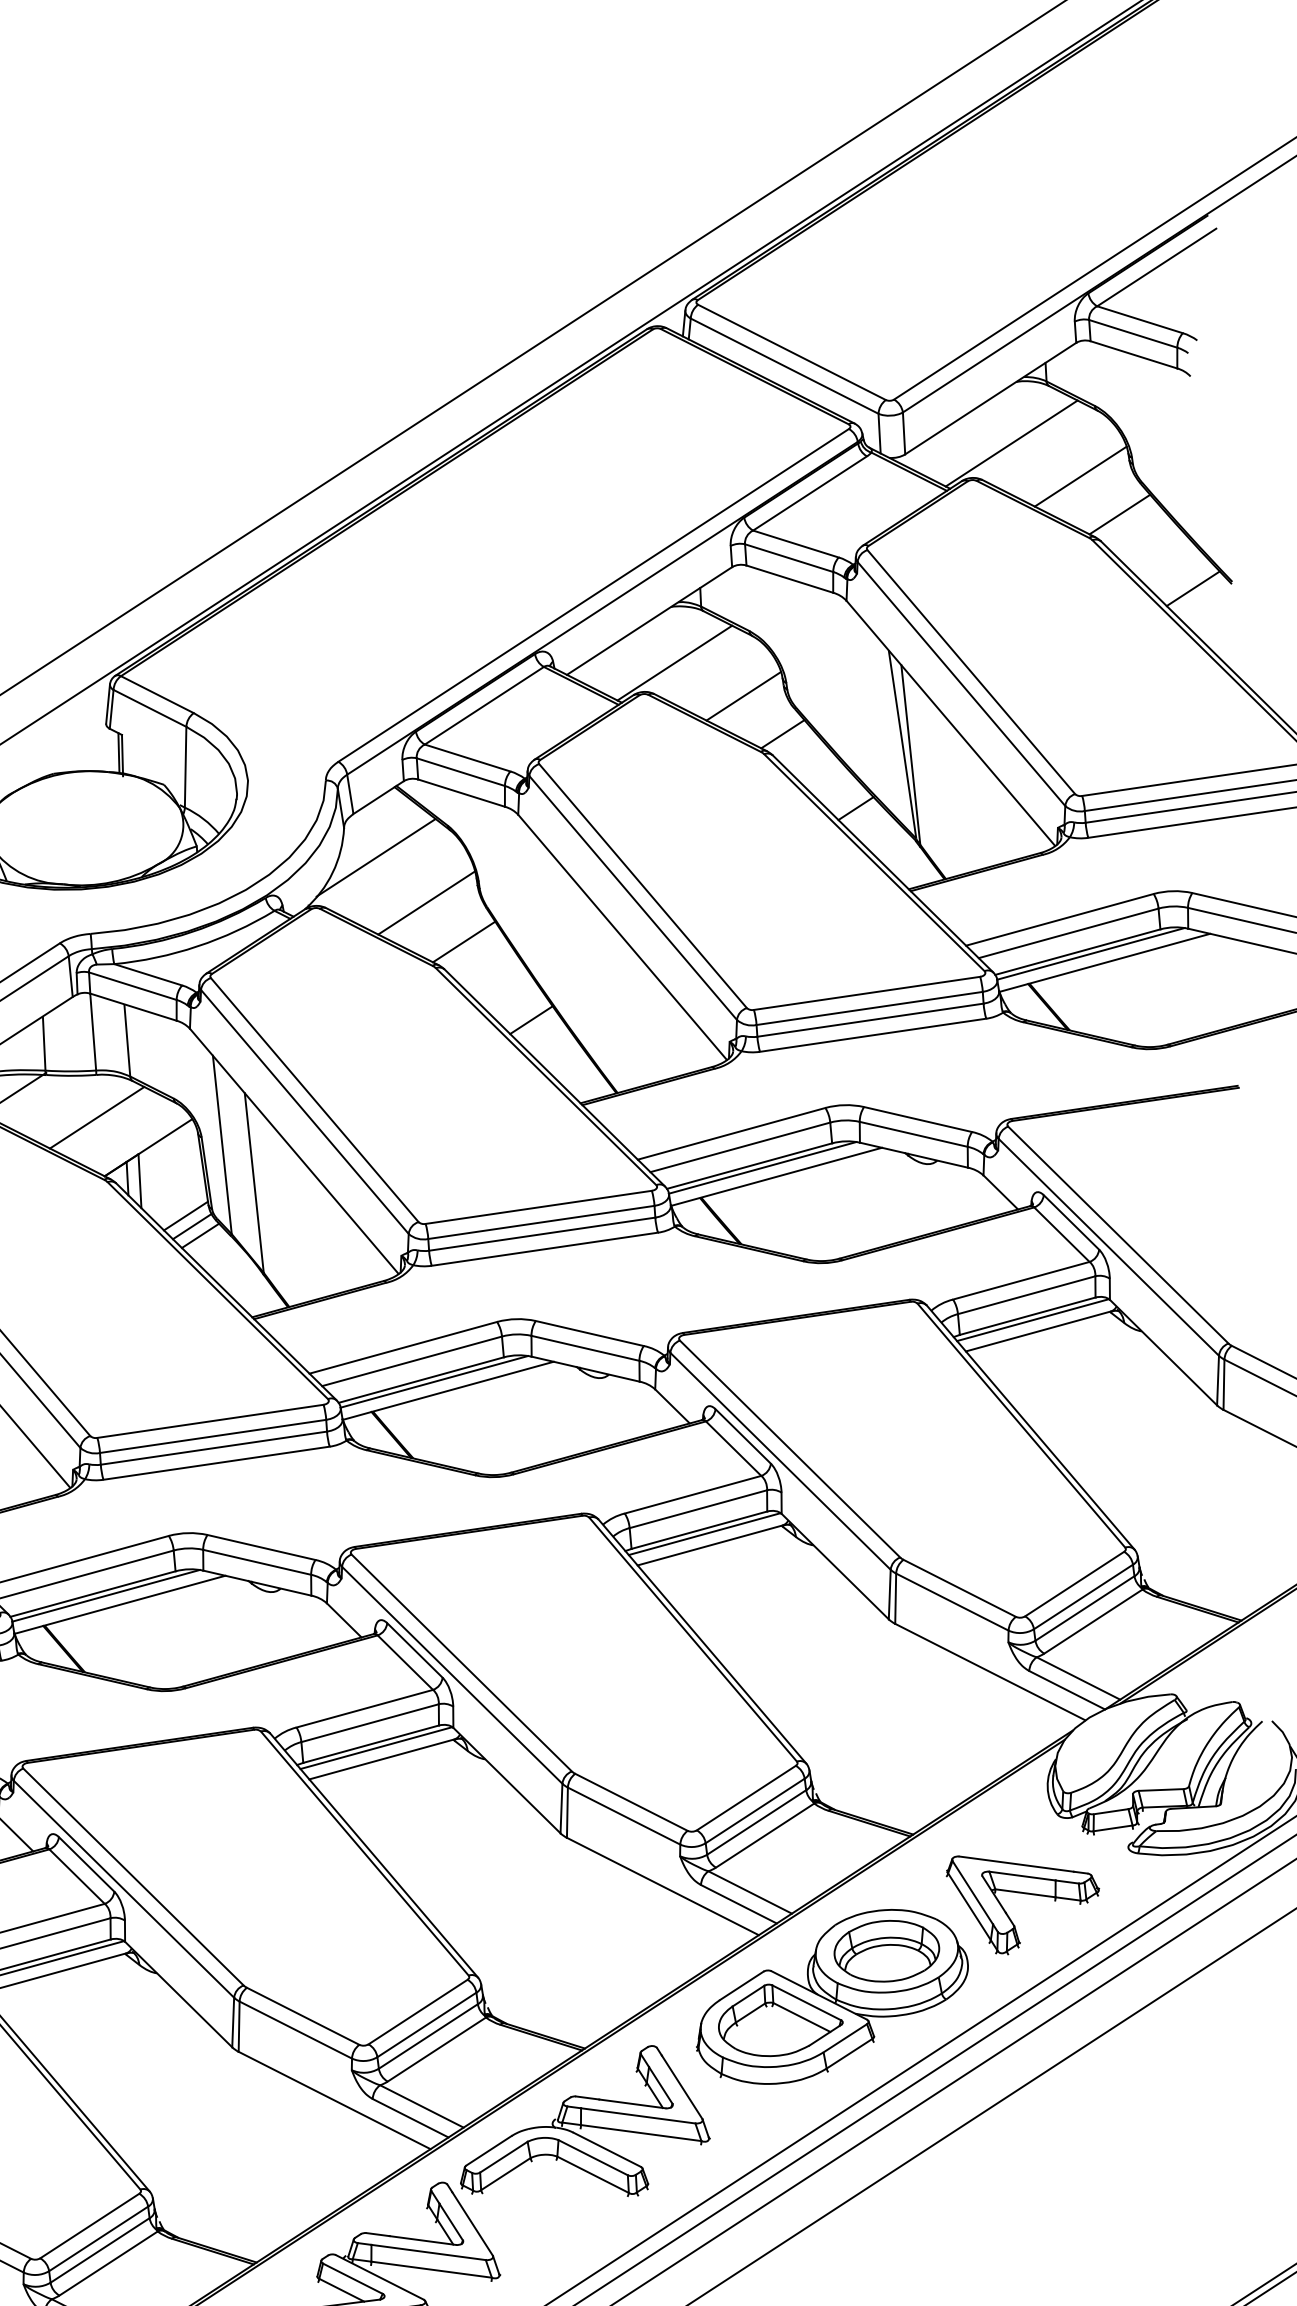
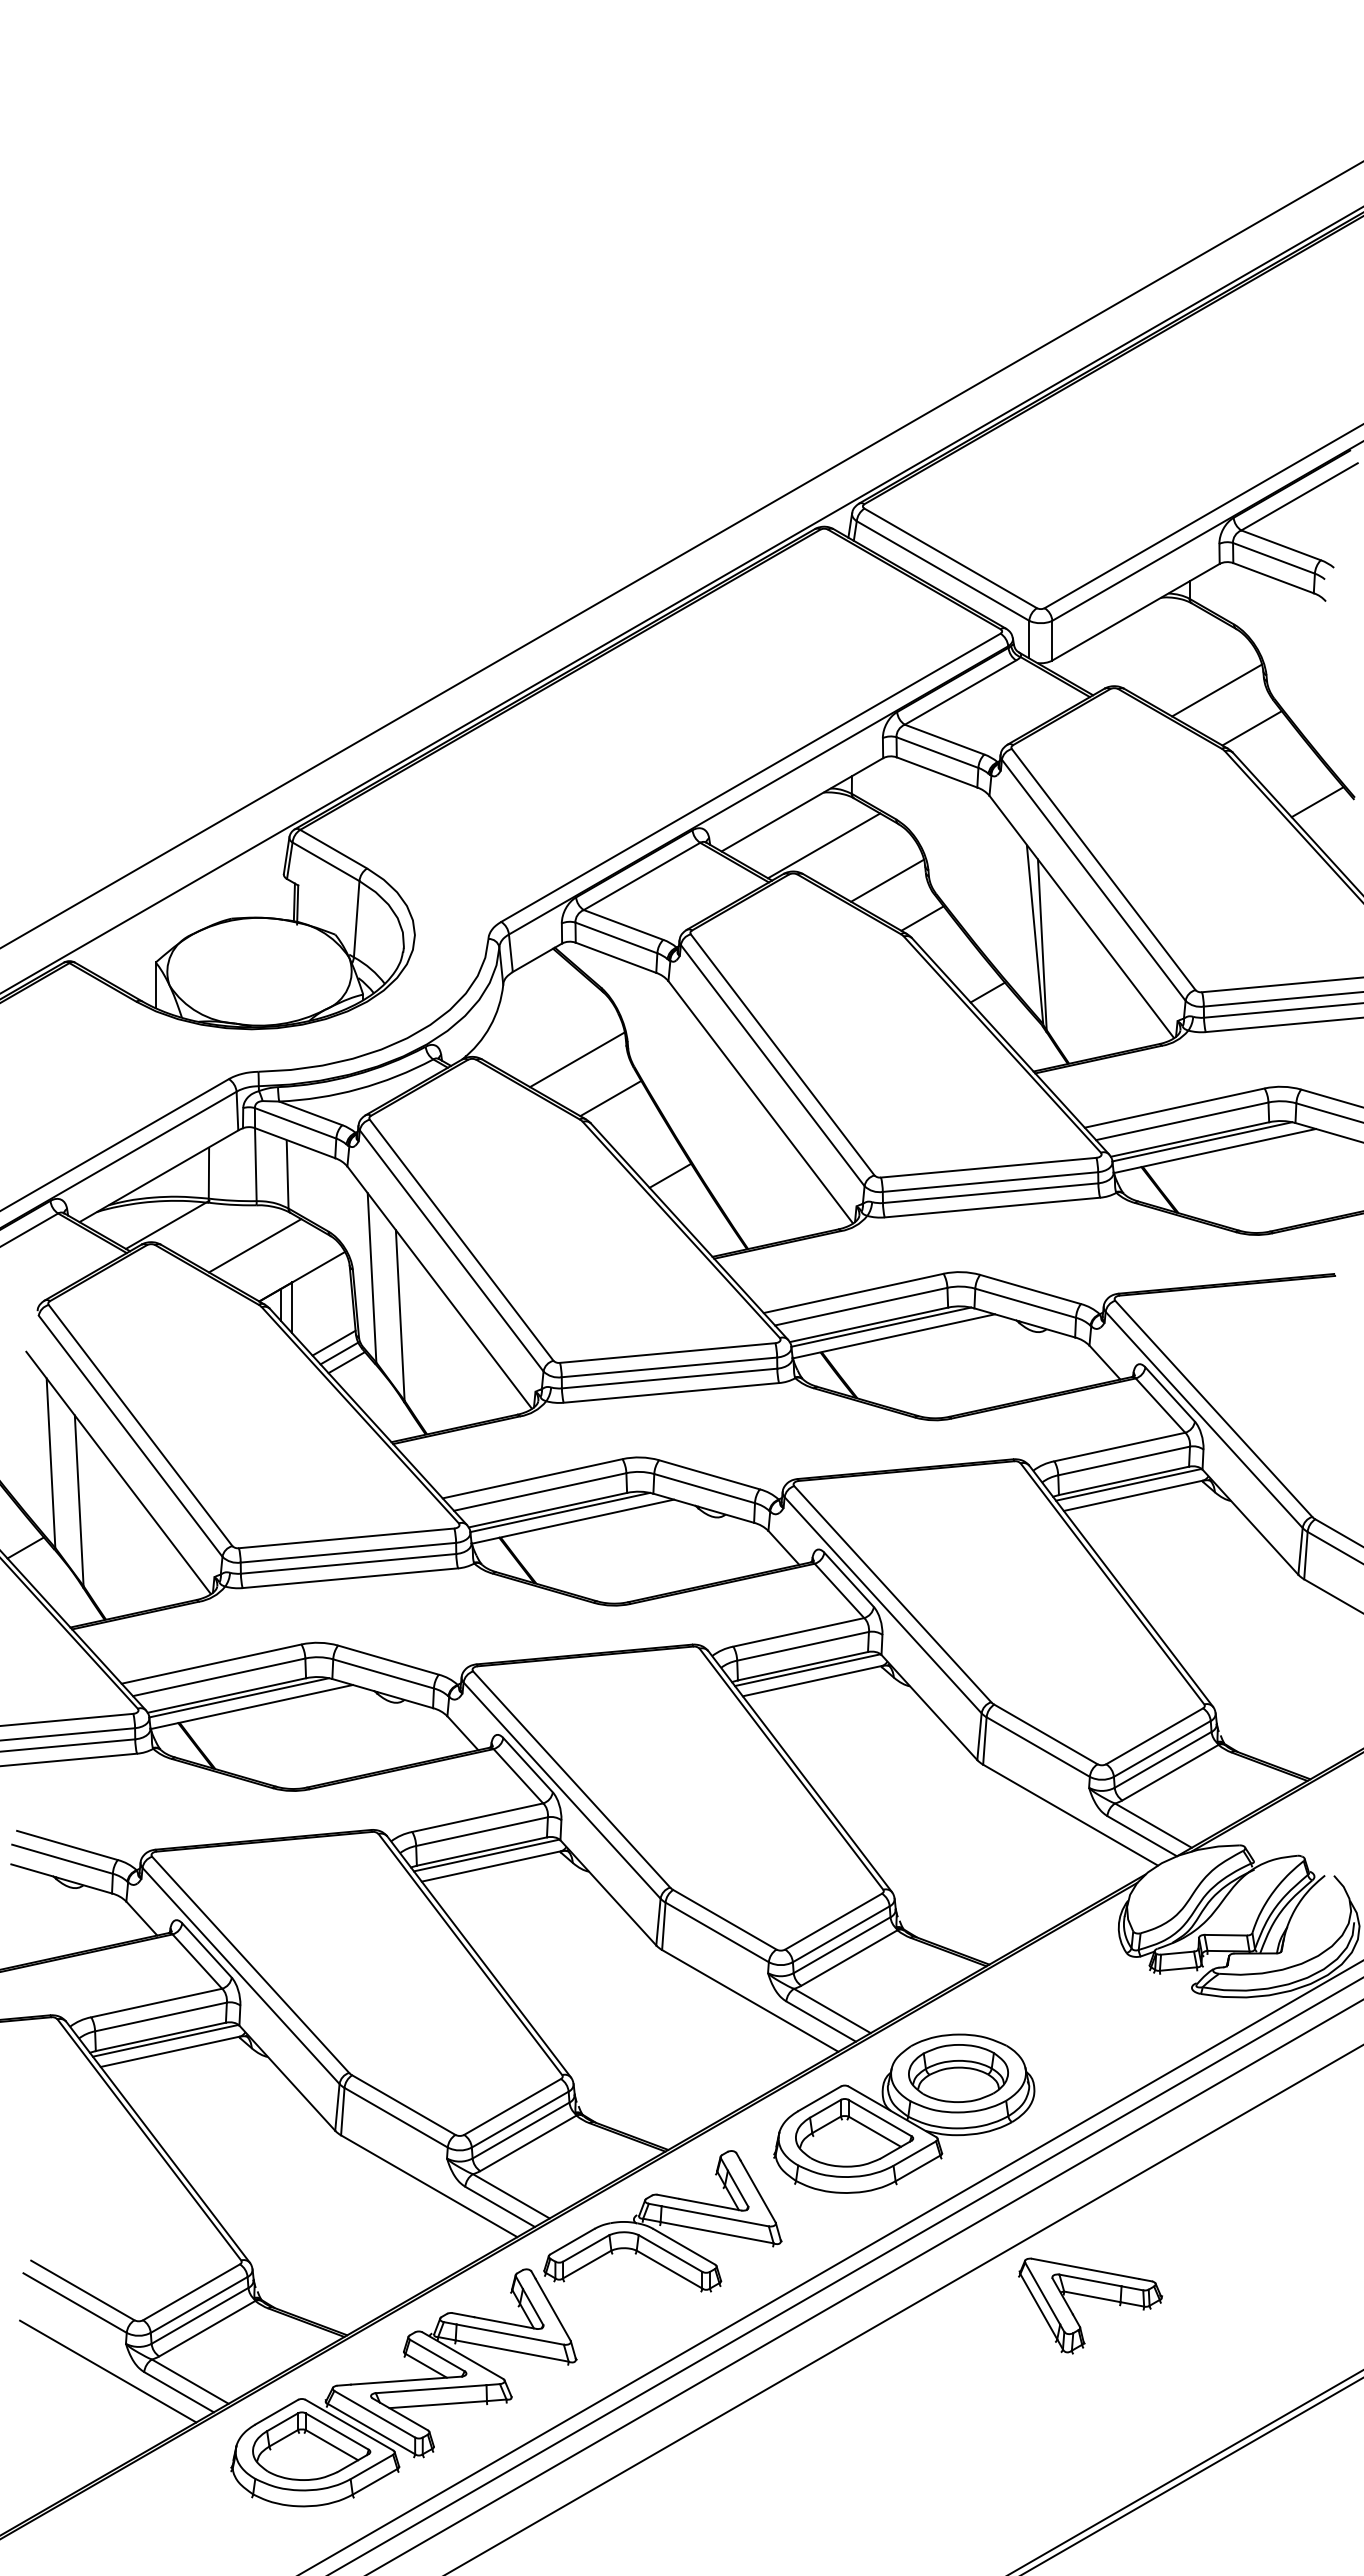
line: (1011, 443) -> (1153, 655), removed
line: (375, 857) -> (531, 1014), removed
part: (1023, 1894) -> (1090, 2297), moved

